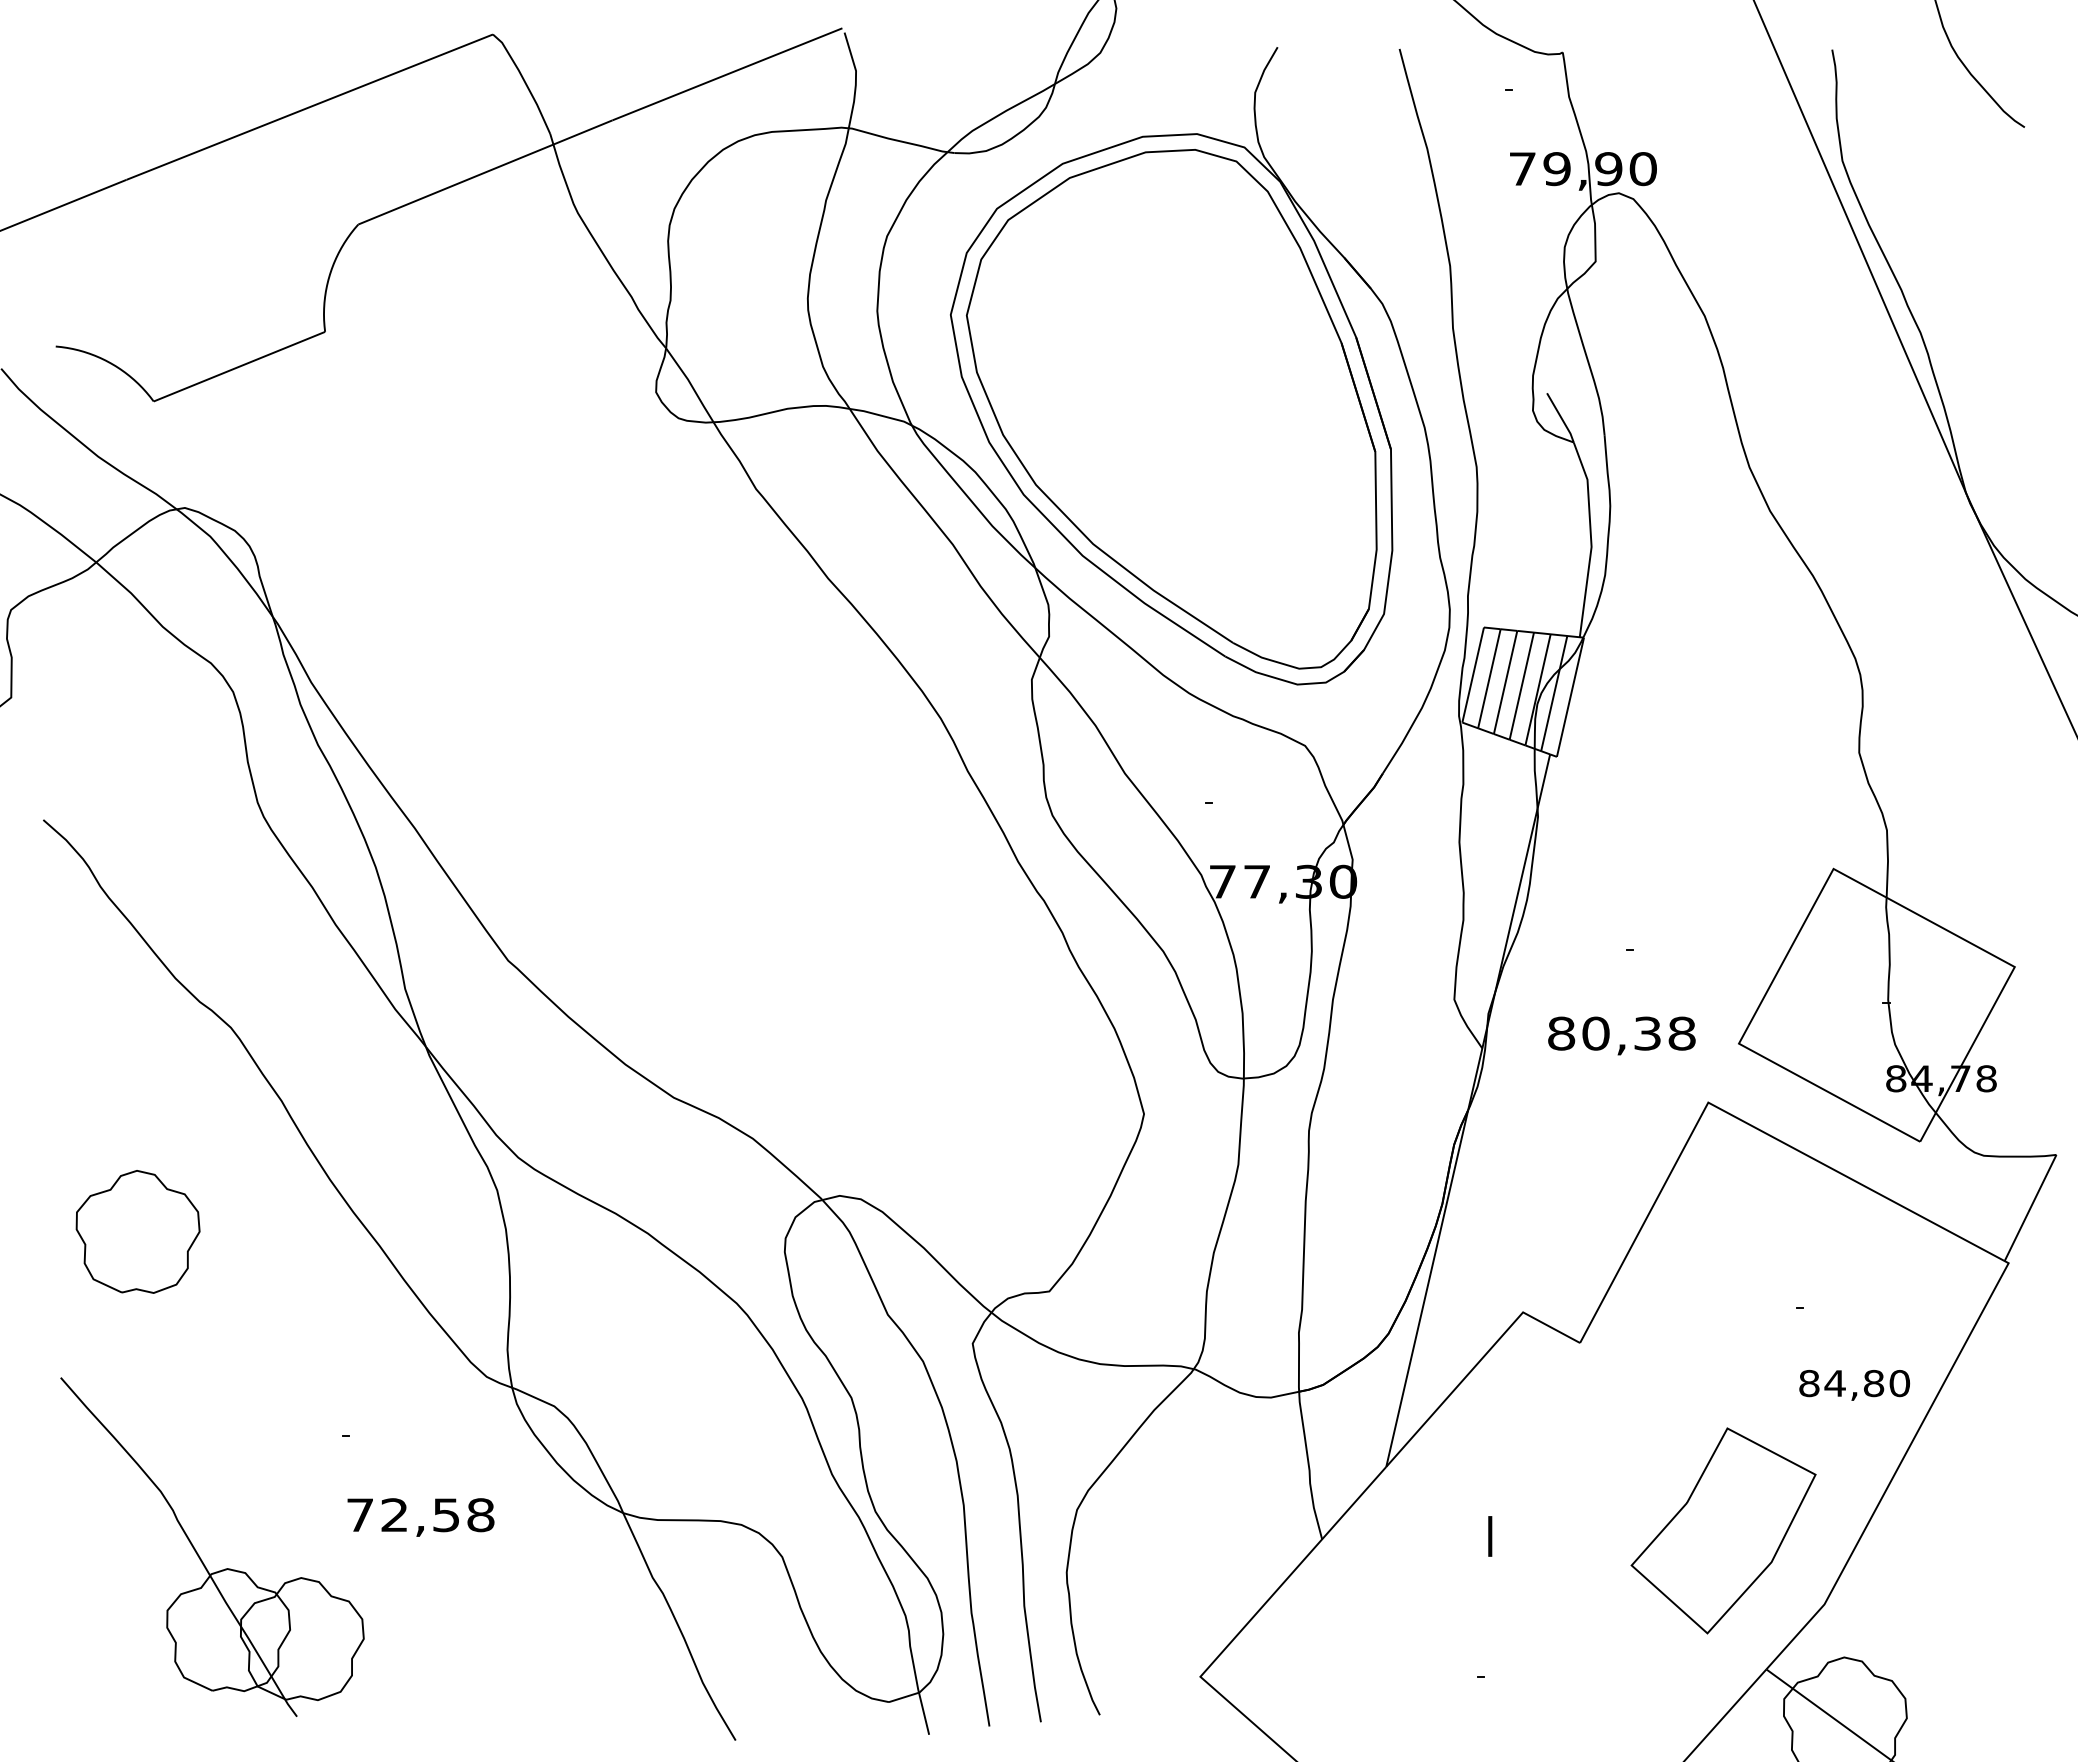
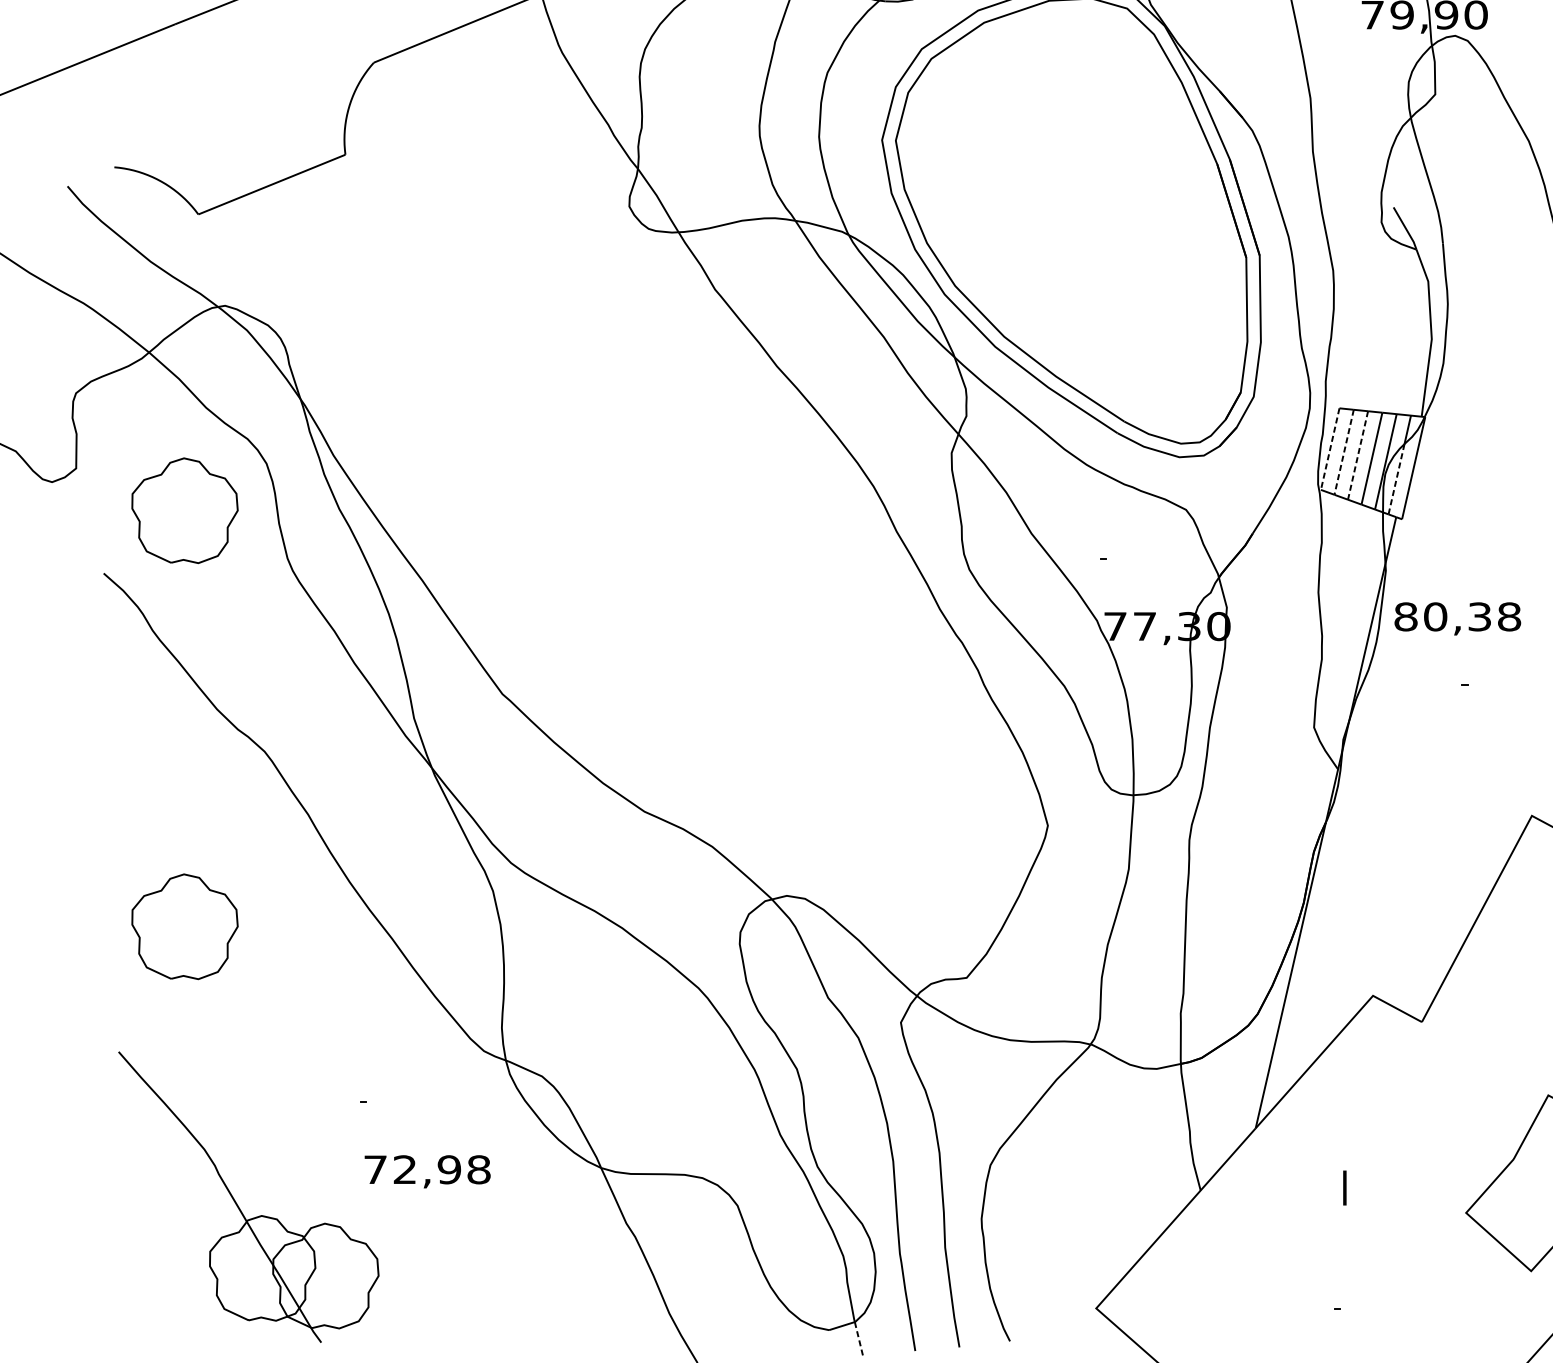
line: (1473, 675) -> (1330, 449), solid -> dashed
line: (1489, 678) -> (1344, 452), solid -> dashed
line: (1505, 682) -> (1357, 455), solid -> dashed
line: (1550, 710) -> (1396, 479), solid -> dashed
part: (137, 746) -> (184, 510), added
text: (1621, 1035) -> (1457, 618), moved
text: (445, 1515) -> (448, 1170), 72,58 -> 72,98
line: (924, 1713) -> (859, 1339), solid -> dashed

